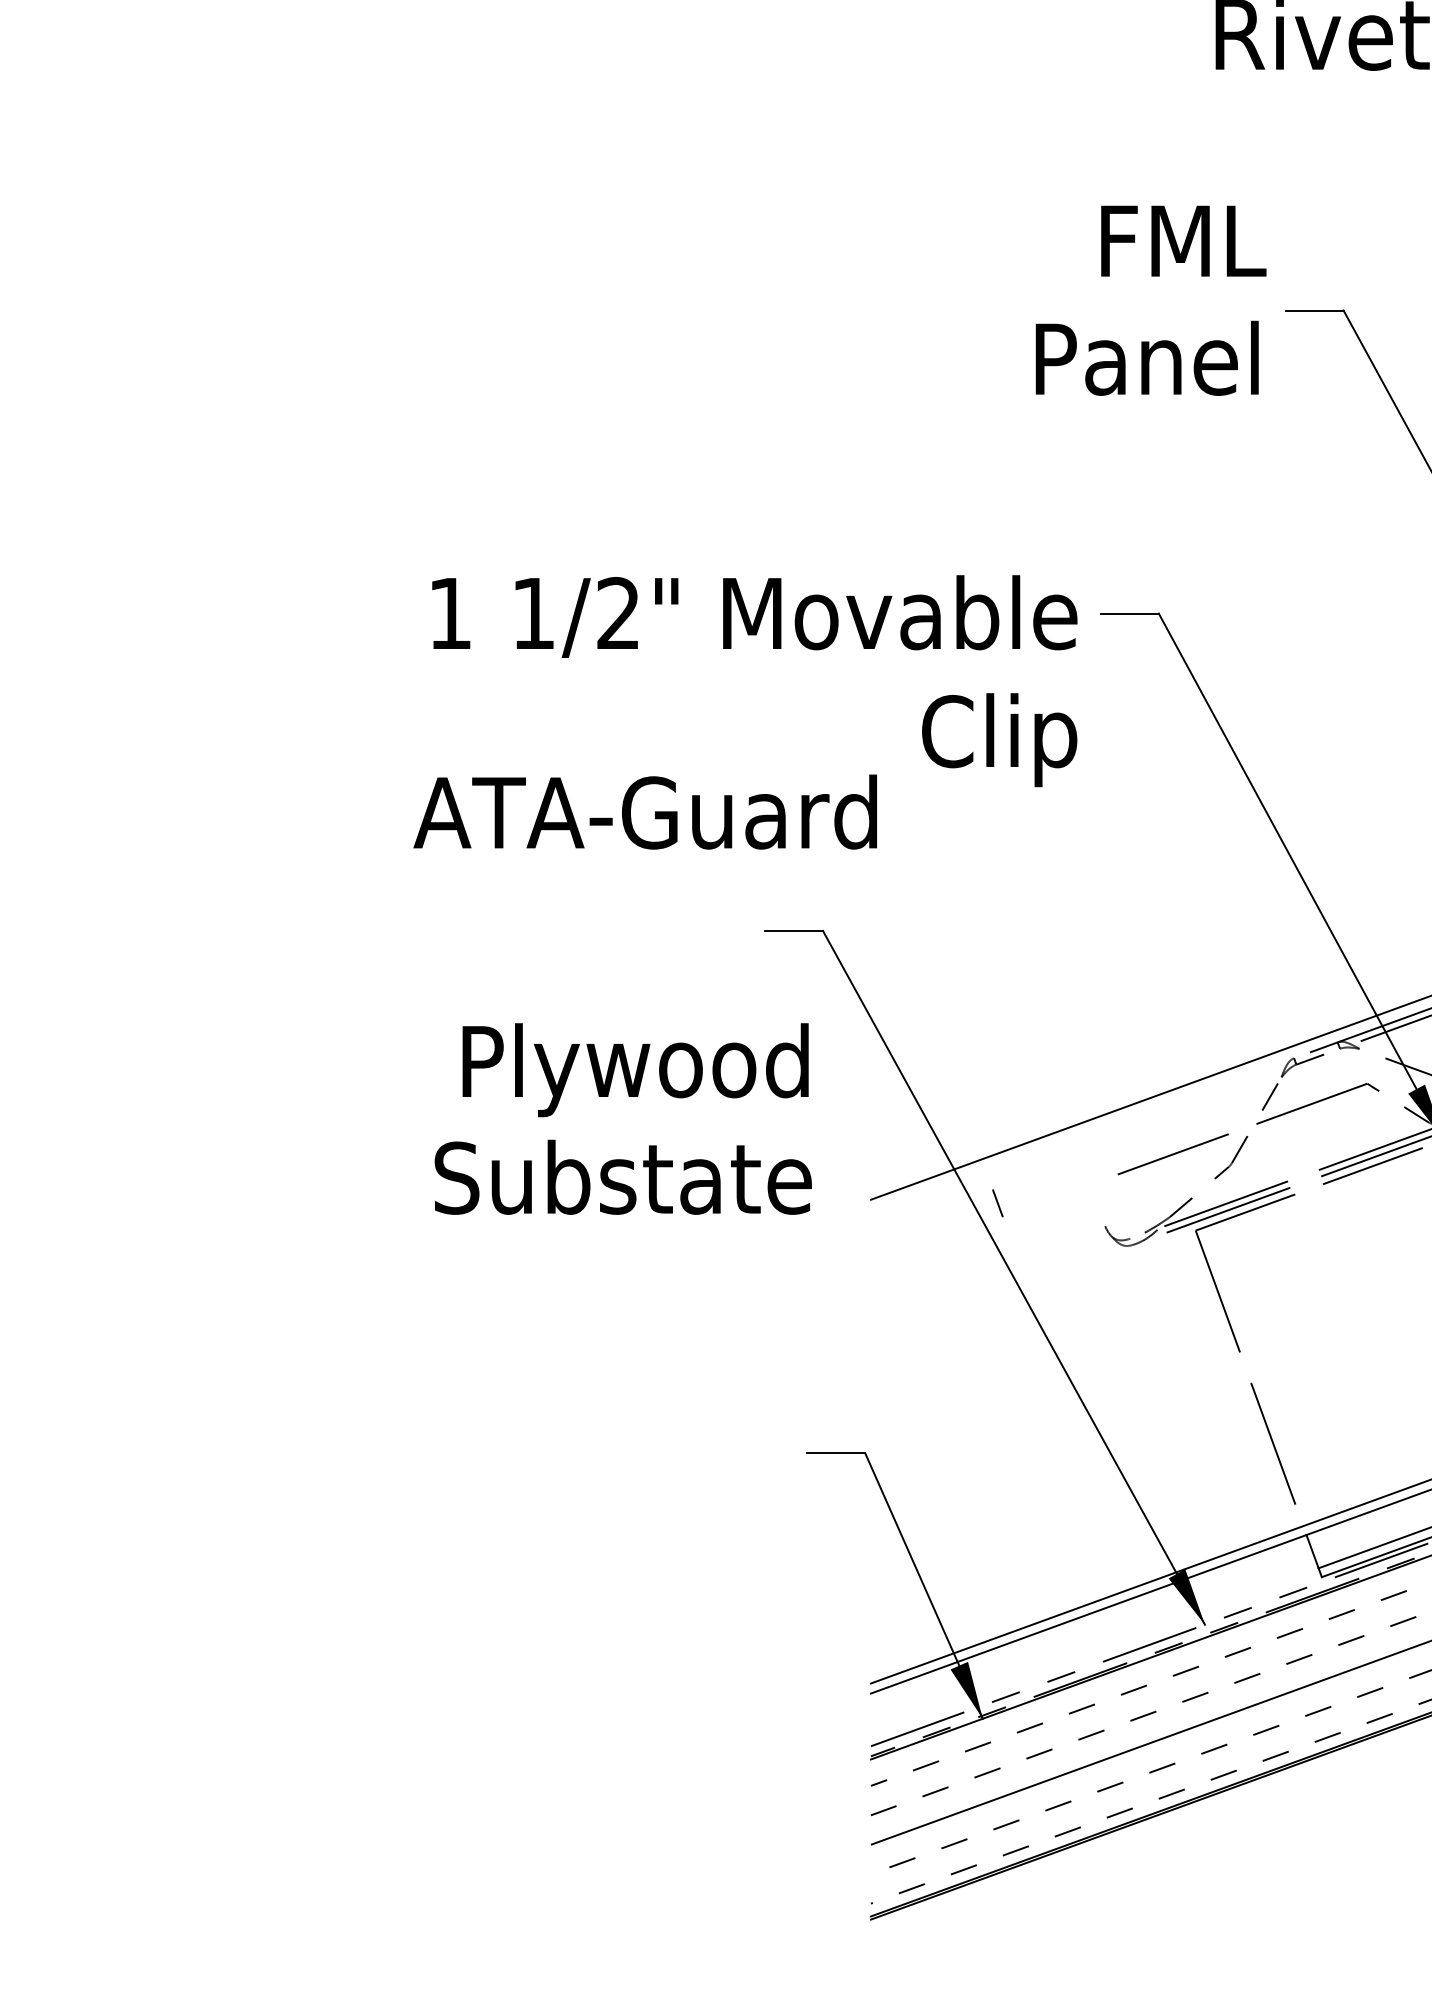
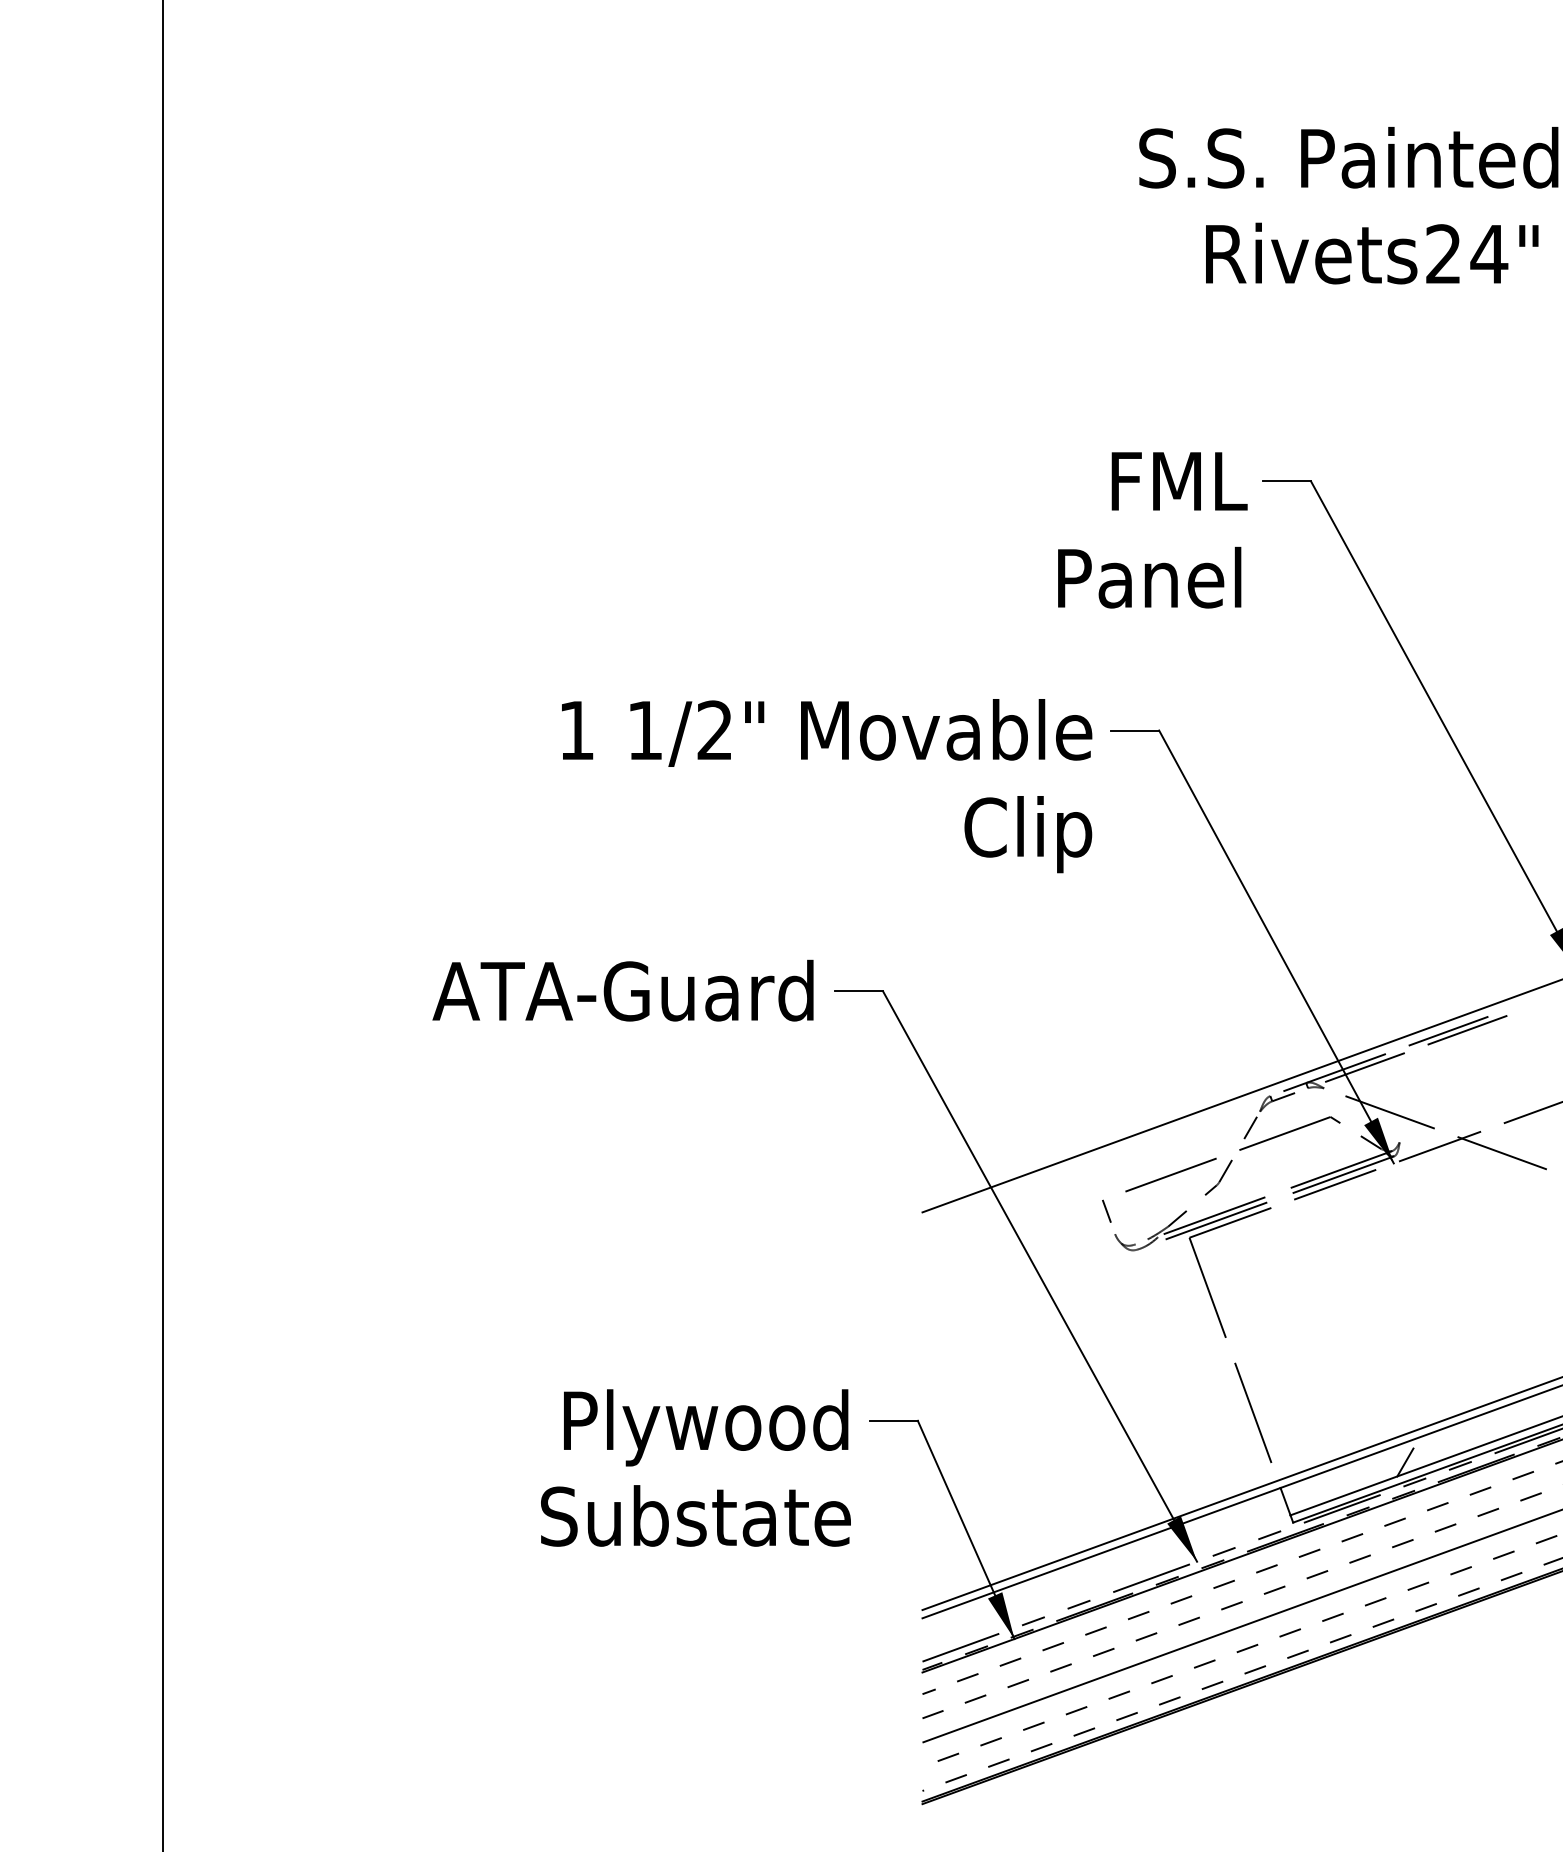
text: (1150, 300) -> (1152, 530), moved
text: (644, 811) -> (622, 990), moved
text: (622, 1118) -> (695, 1467), moved
line: (997, 1202) -> (1106, 1210), moved

